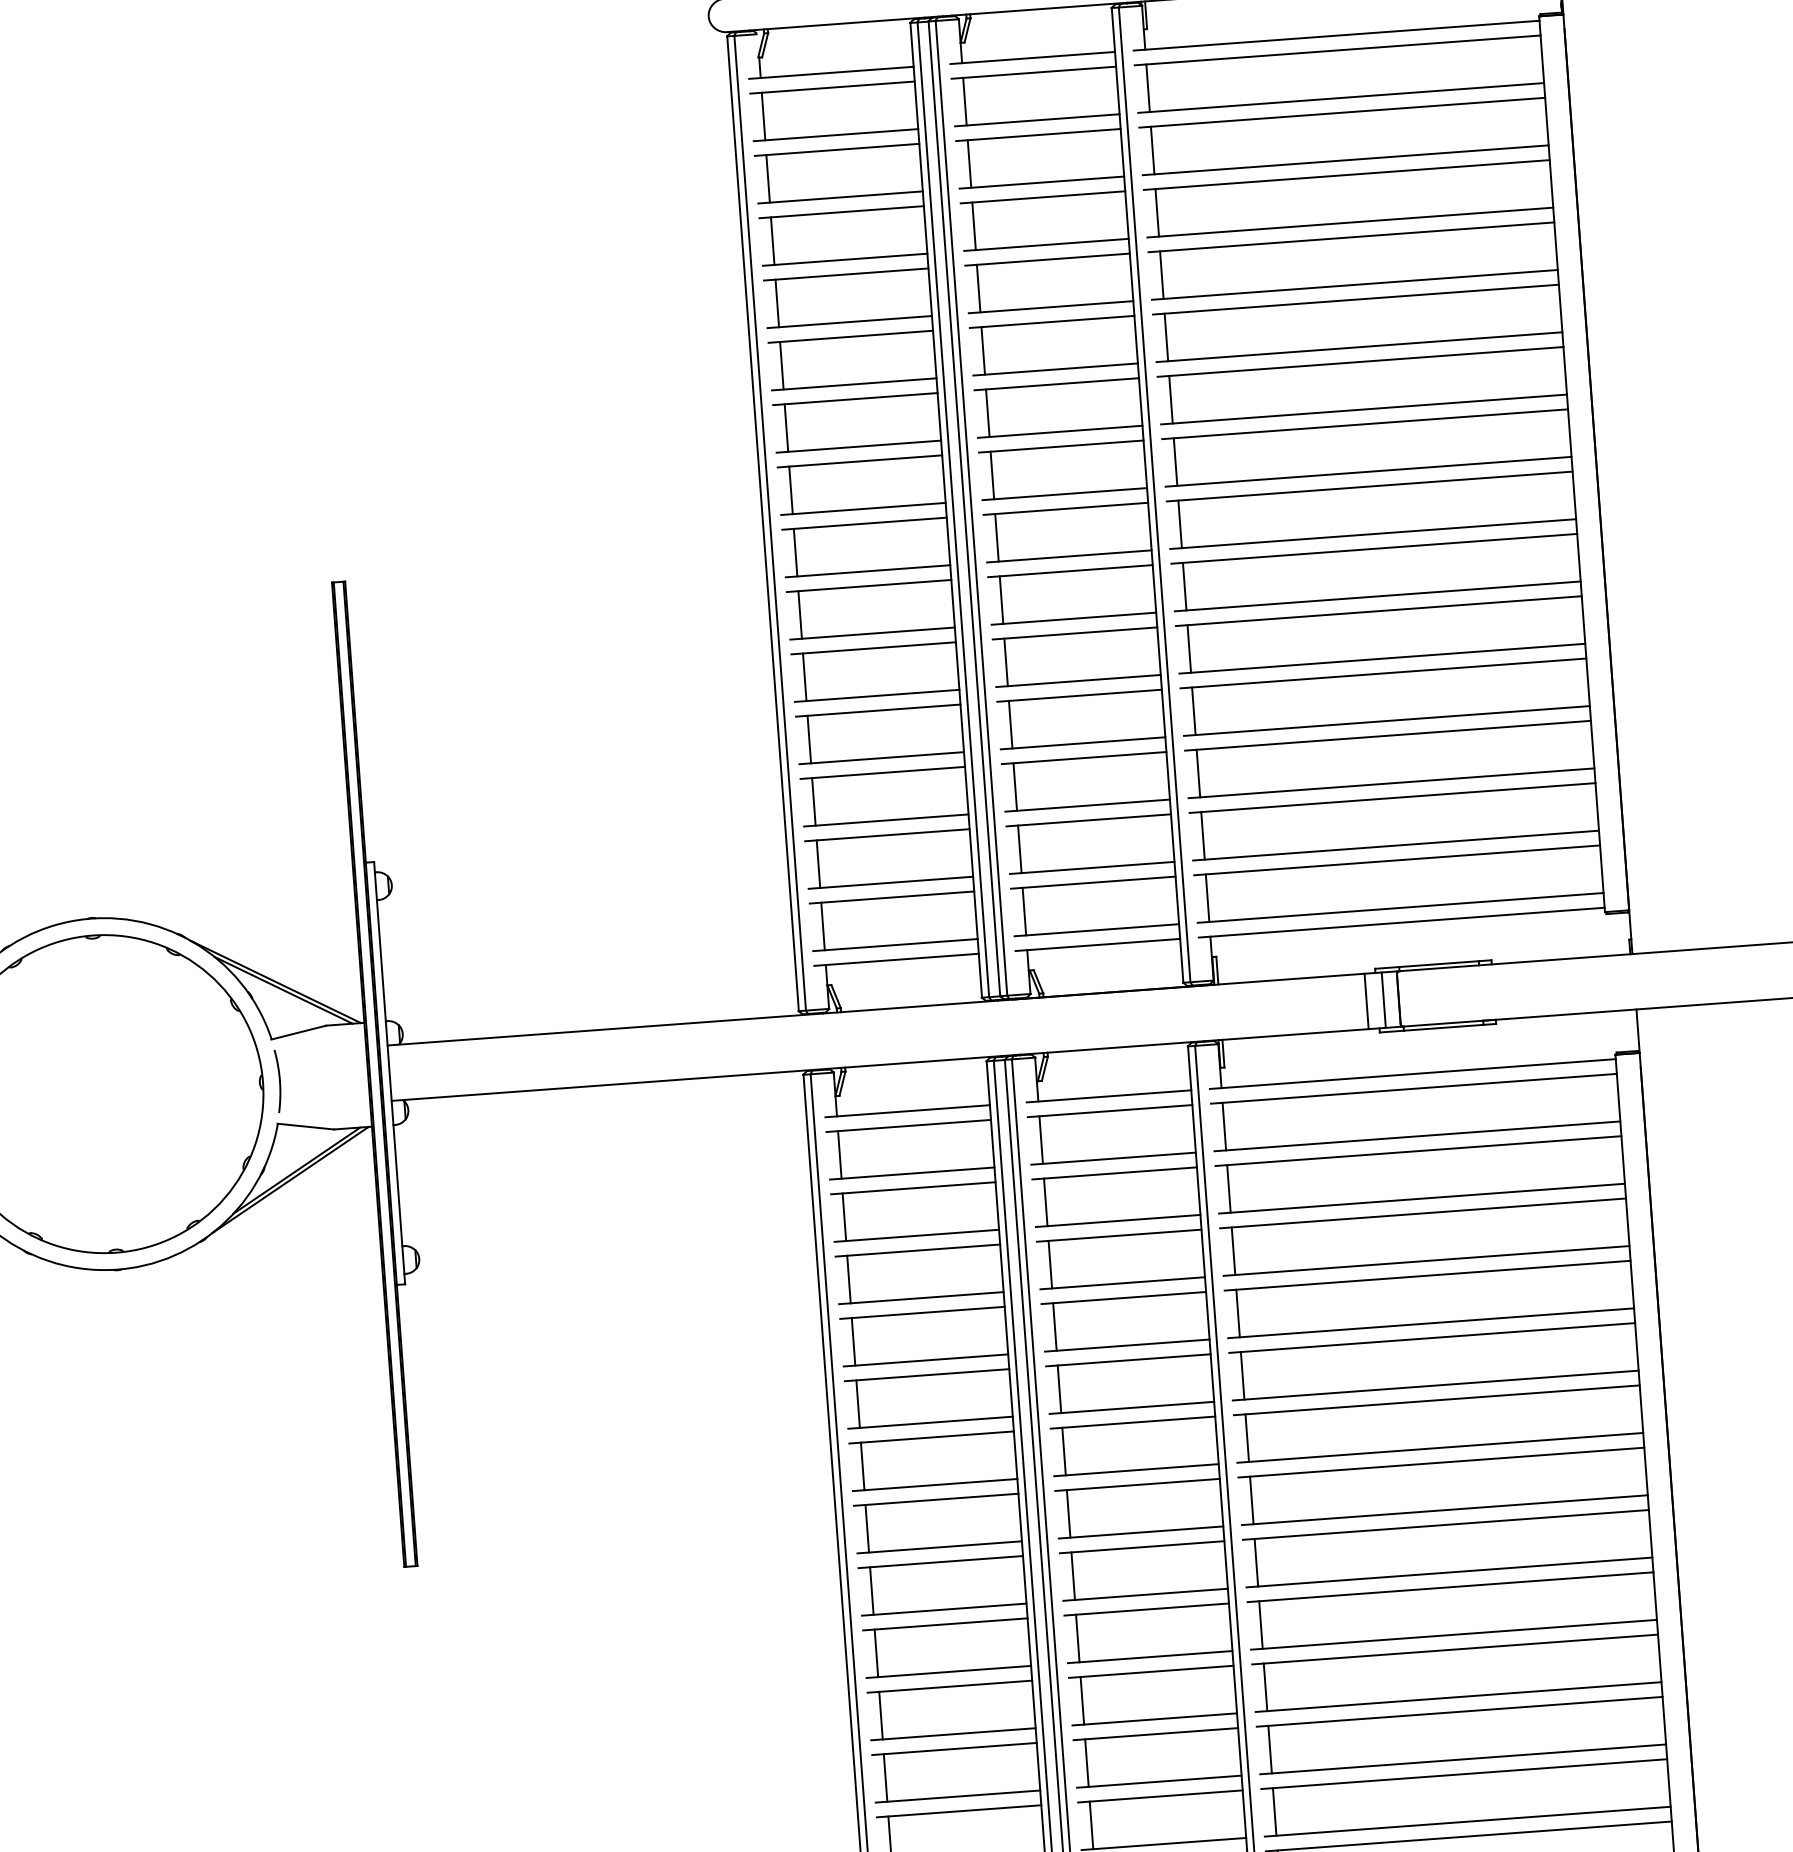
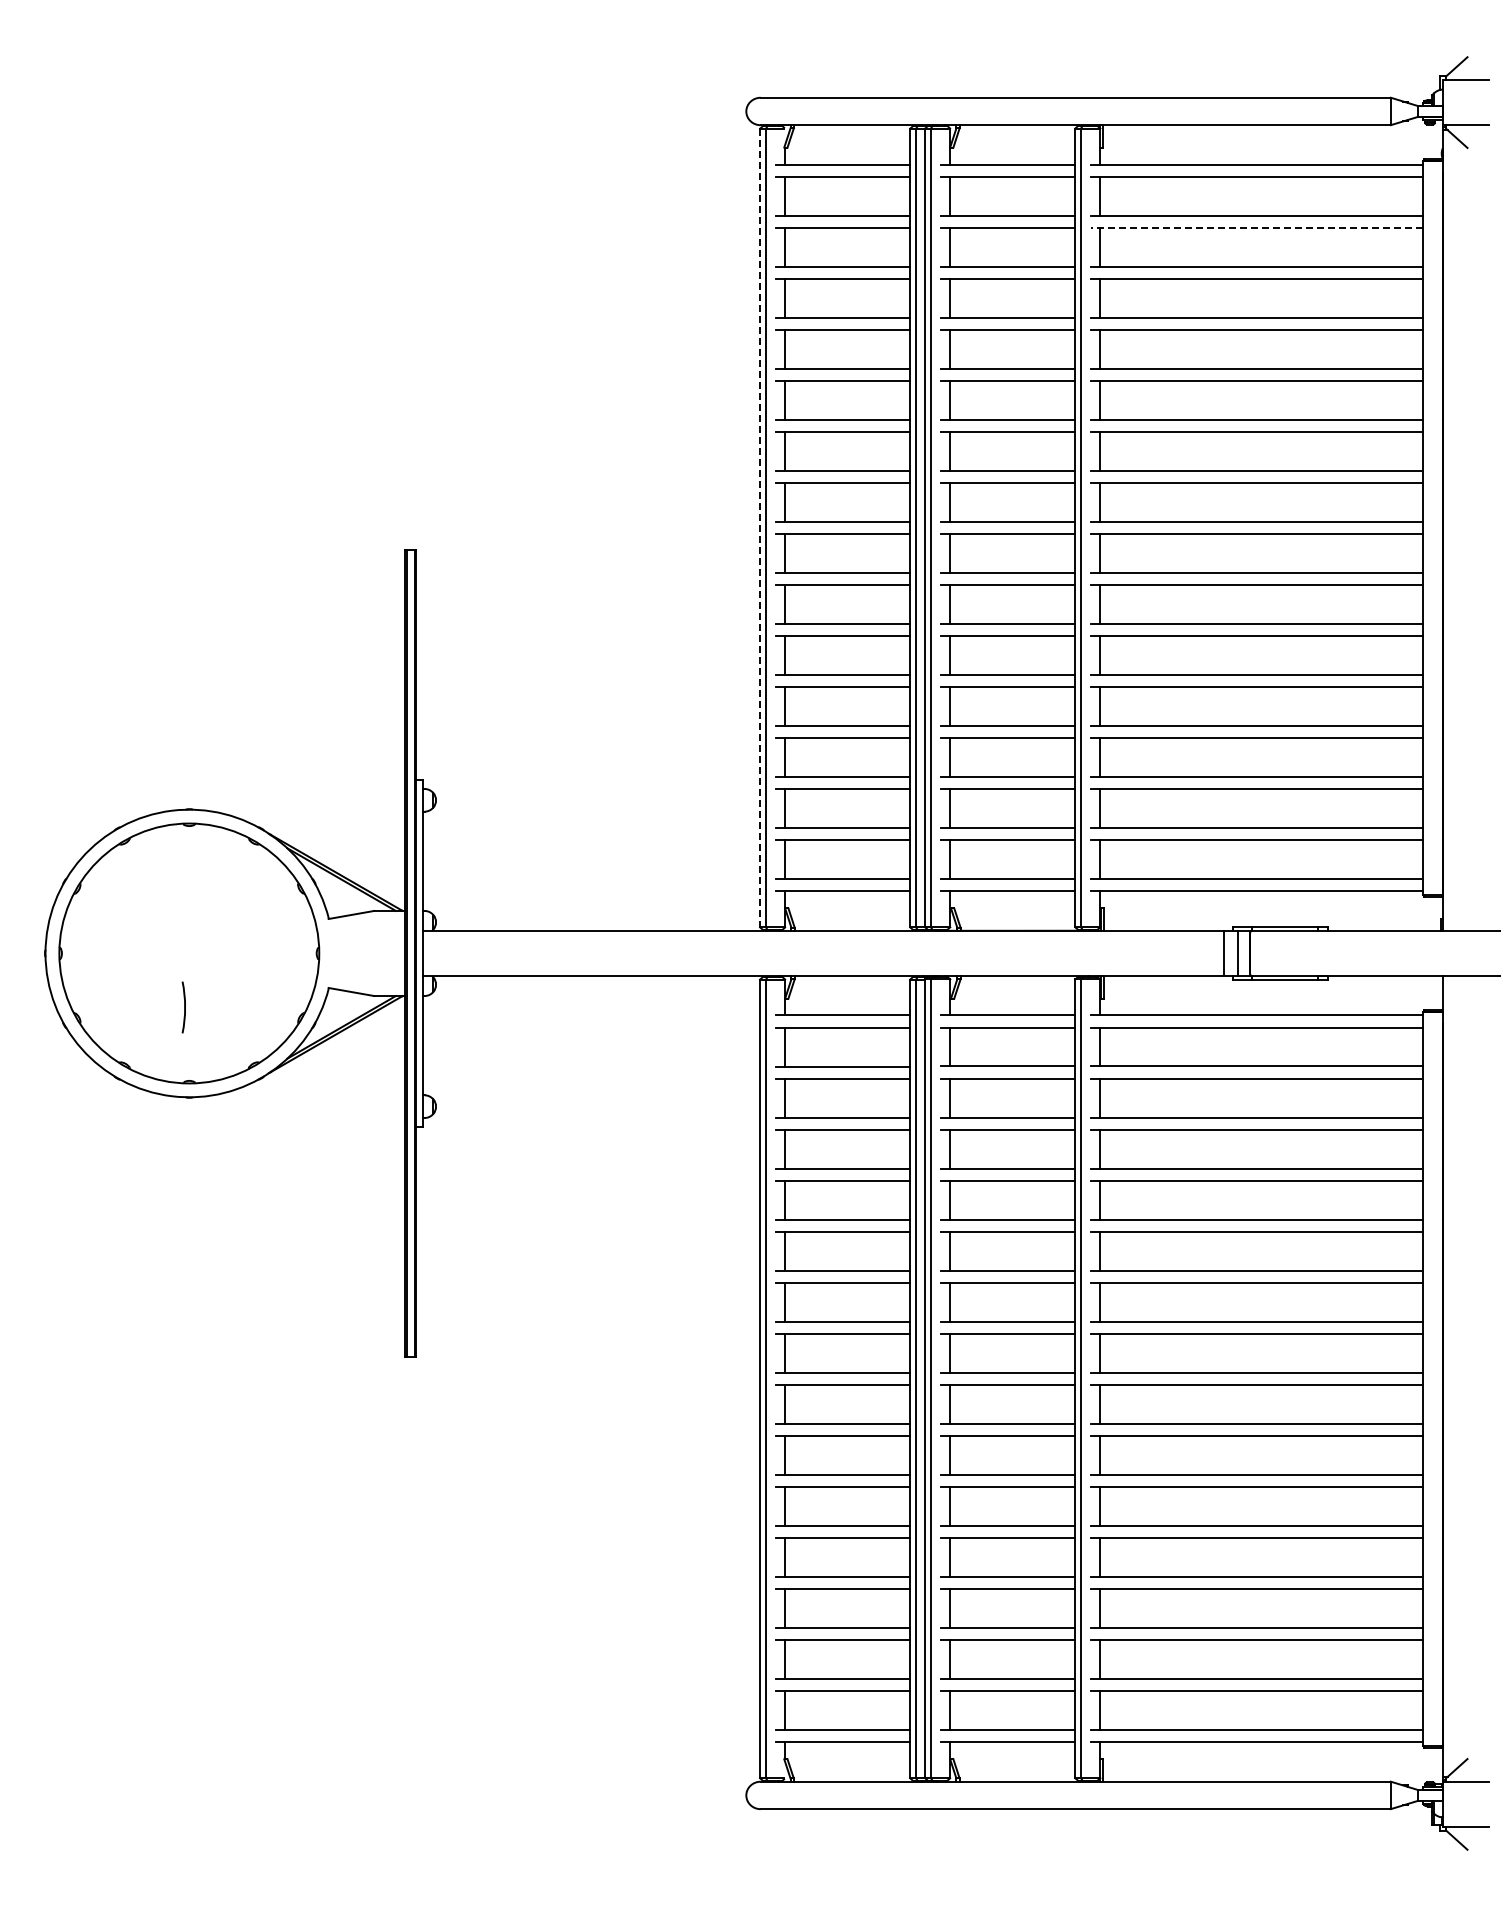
line: (1341, 112) -> (1256, 227), solid -> dashed
line: (763, 524) -> (760, 528), solid -> dashed
arc: (279, 1081) -> (184, 1007), moved

